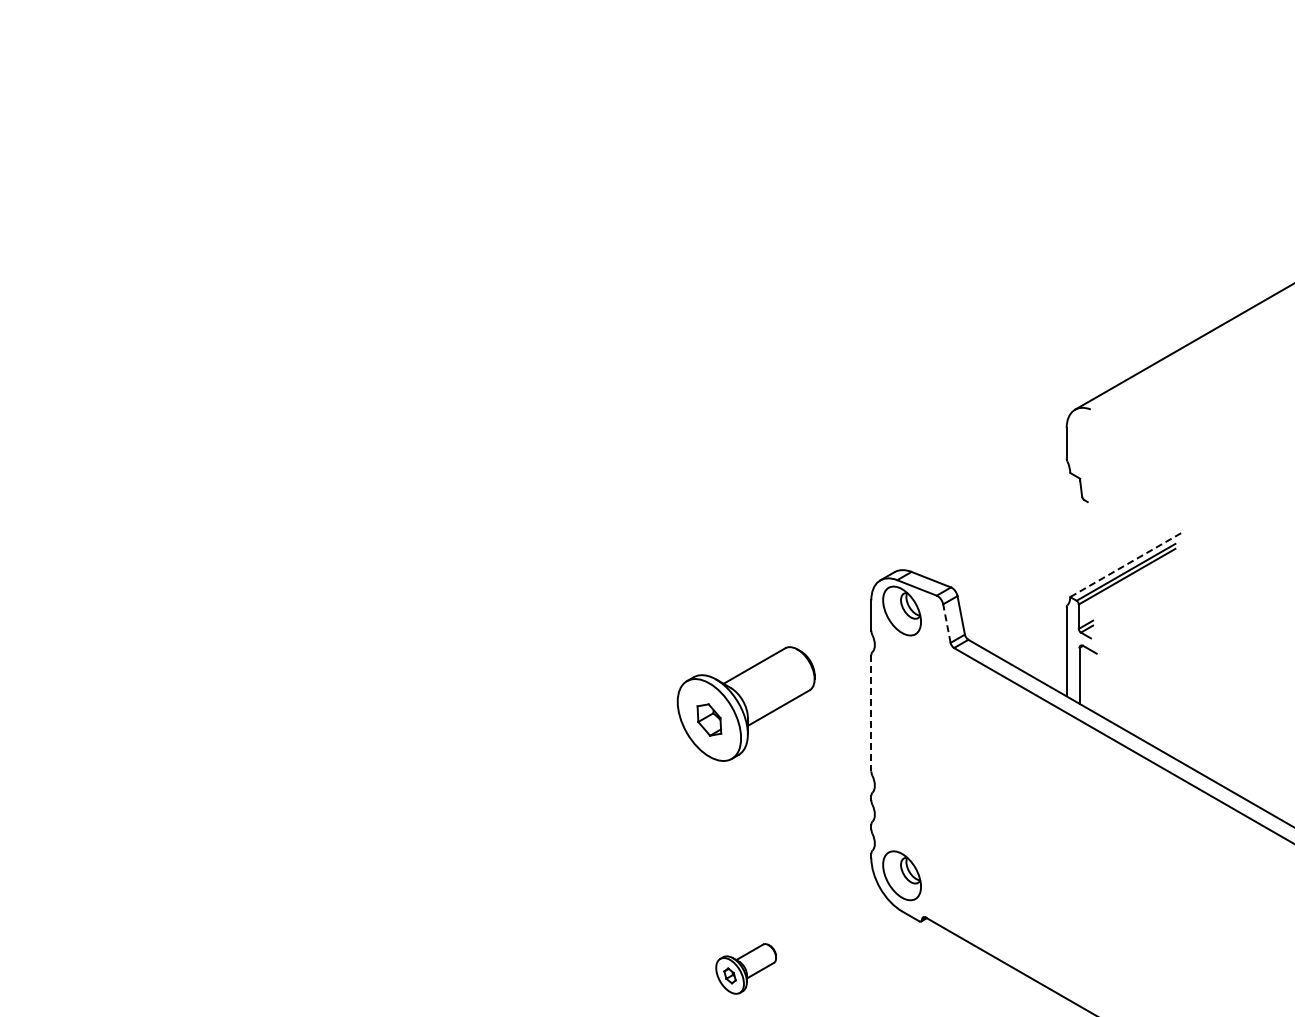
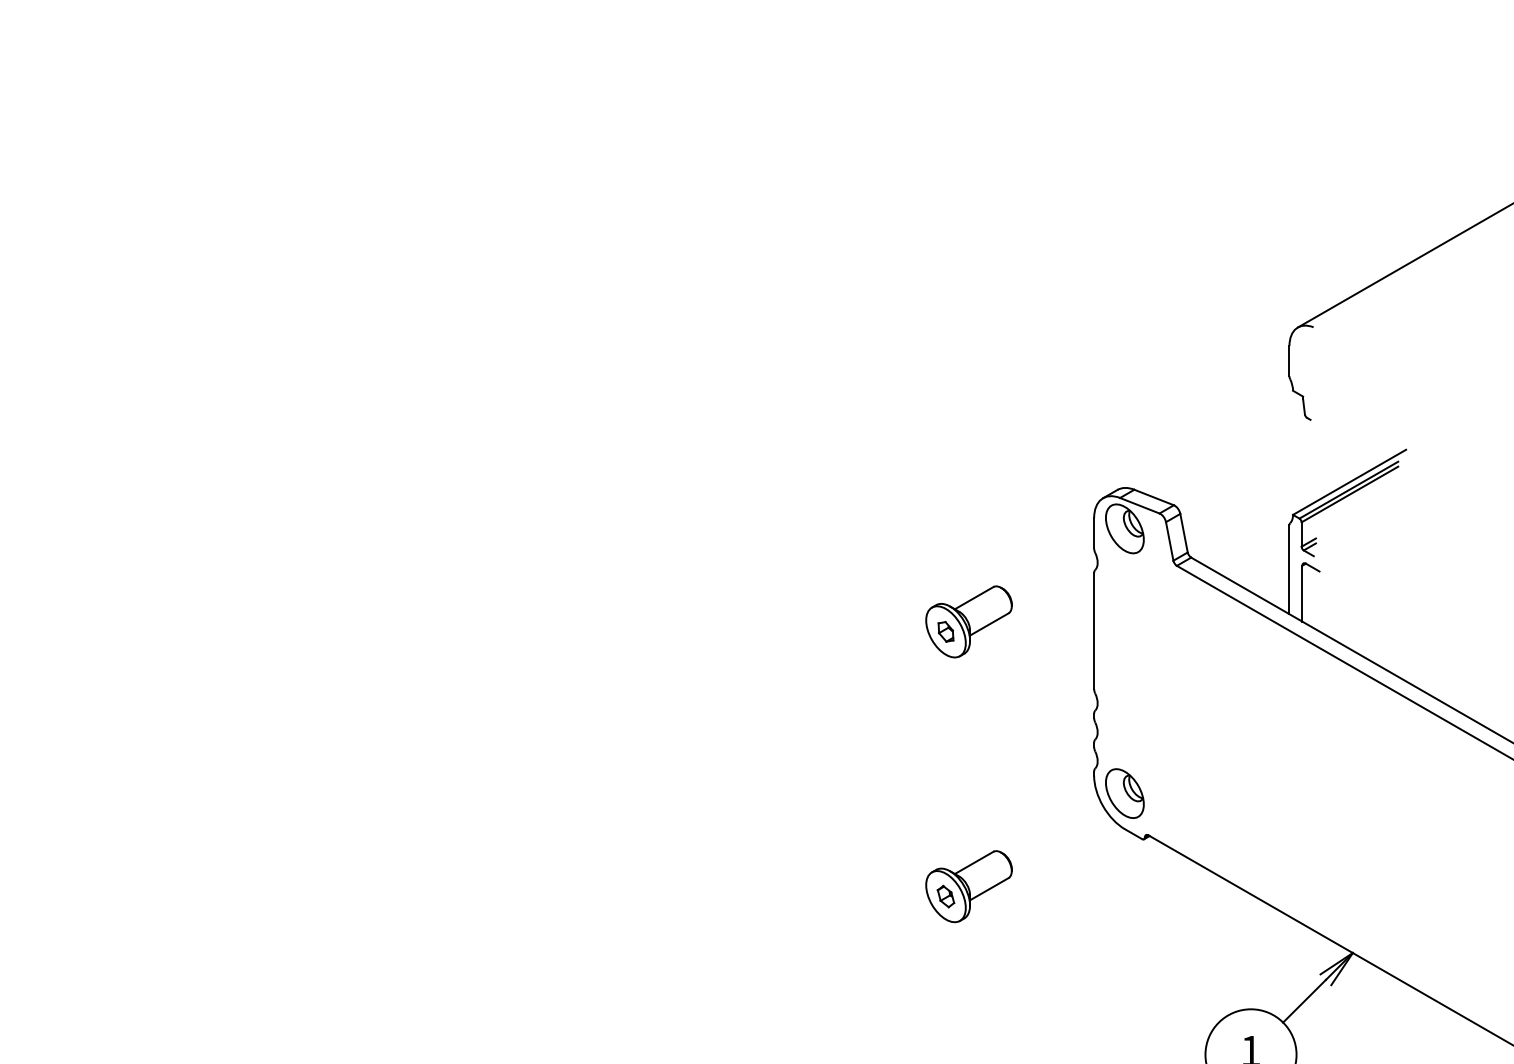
line: (1127, 564) -> (1350, 482), dashed -> solid
line: (946, 623) -> (1169, 541), dashed -> solid
part: (745, 703) -> (968, 621), size x0.62
line: (871, 713) -> (1094, 631), dashed -> solid
part: (745, 968) -> (968, 886), size x1.43

